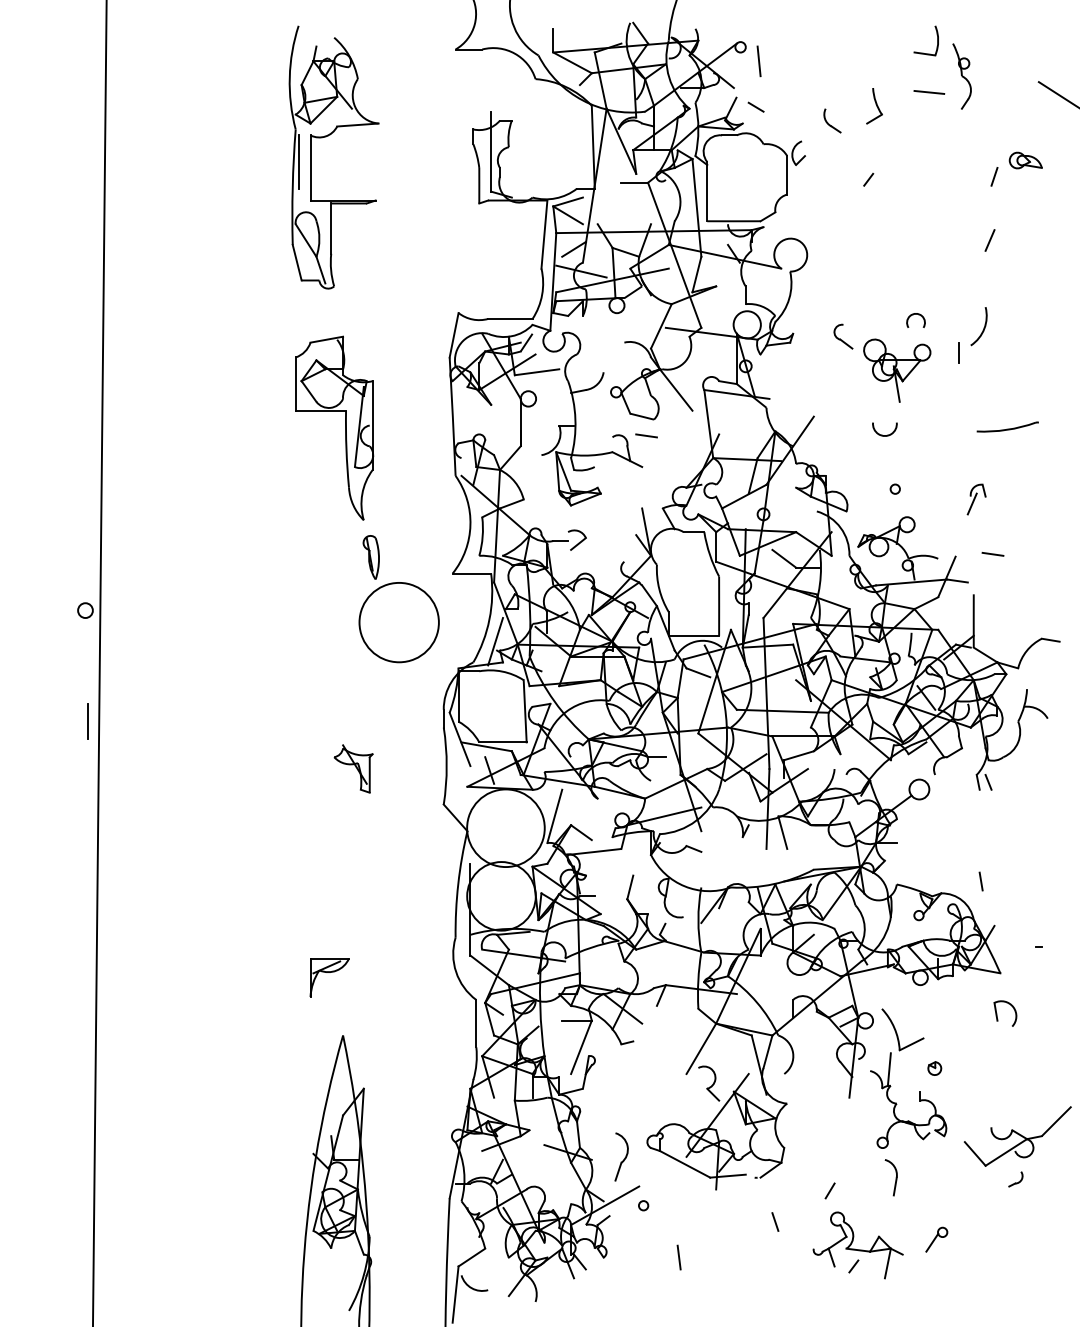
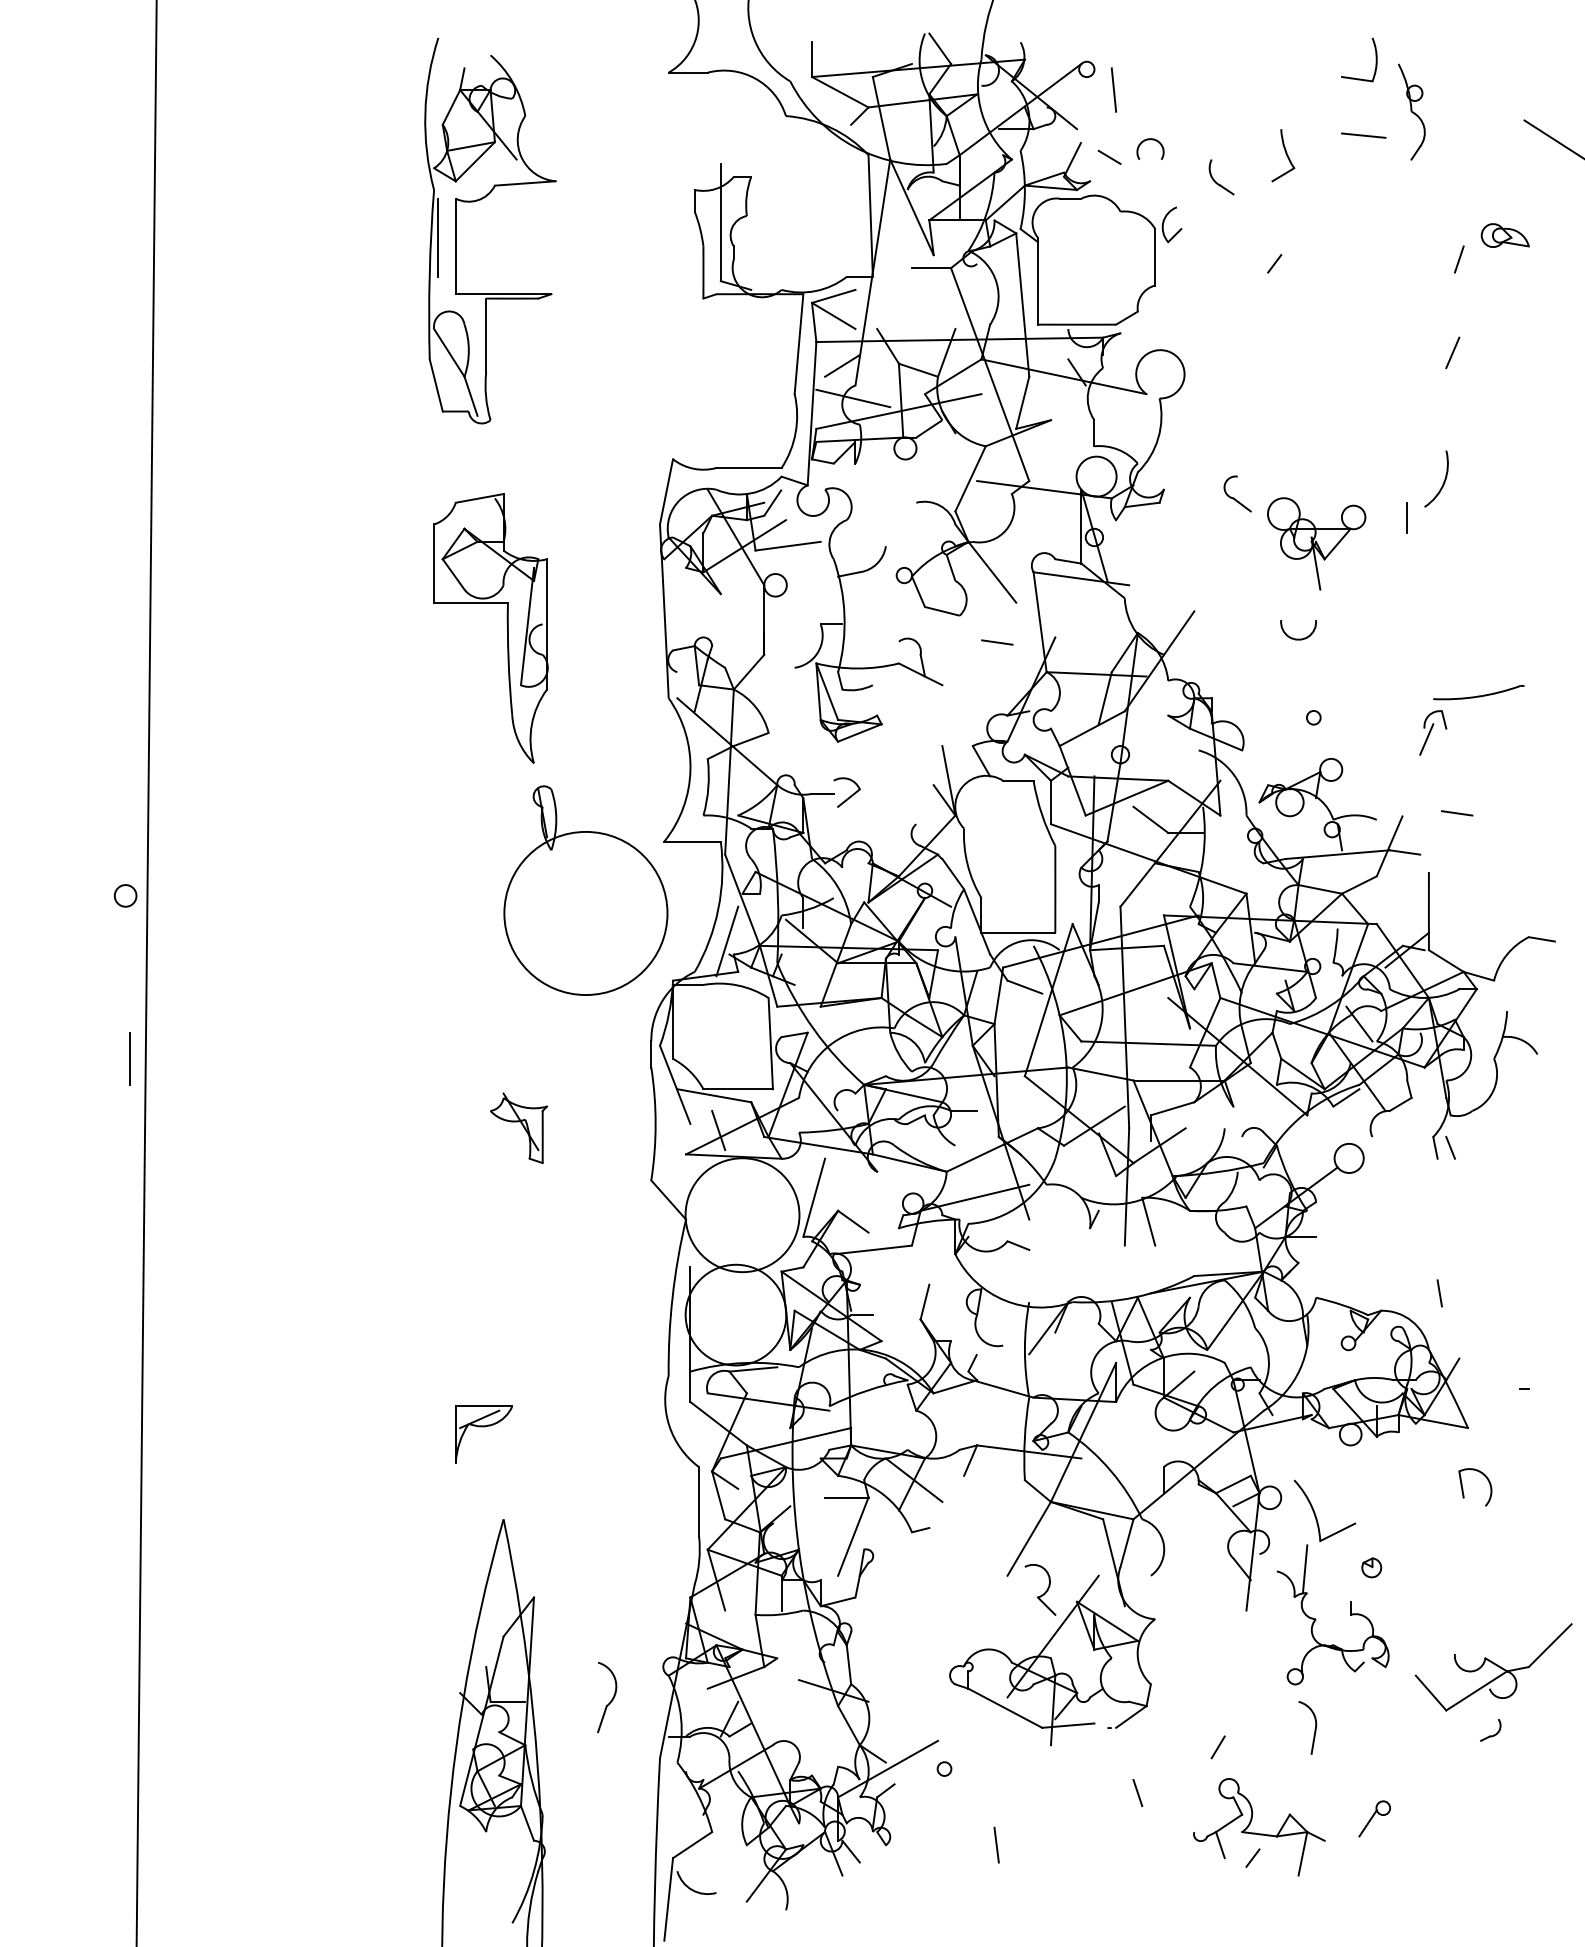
arc: (913, 315) -> (1146, 141), moved
part: (1007, 426) -> (1478, 691), moved
line: (646, 435) -> (997, 641), moved
circle: (398, 622) -> (584, 913), size x1.4
part: (621, 1156) -> (606, 1696), moved

